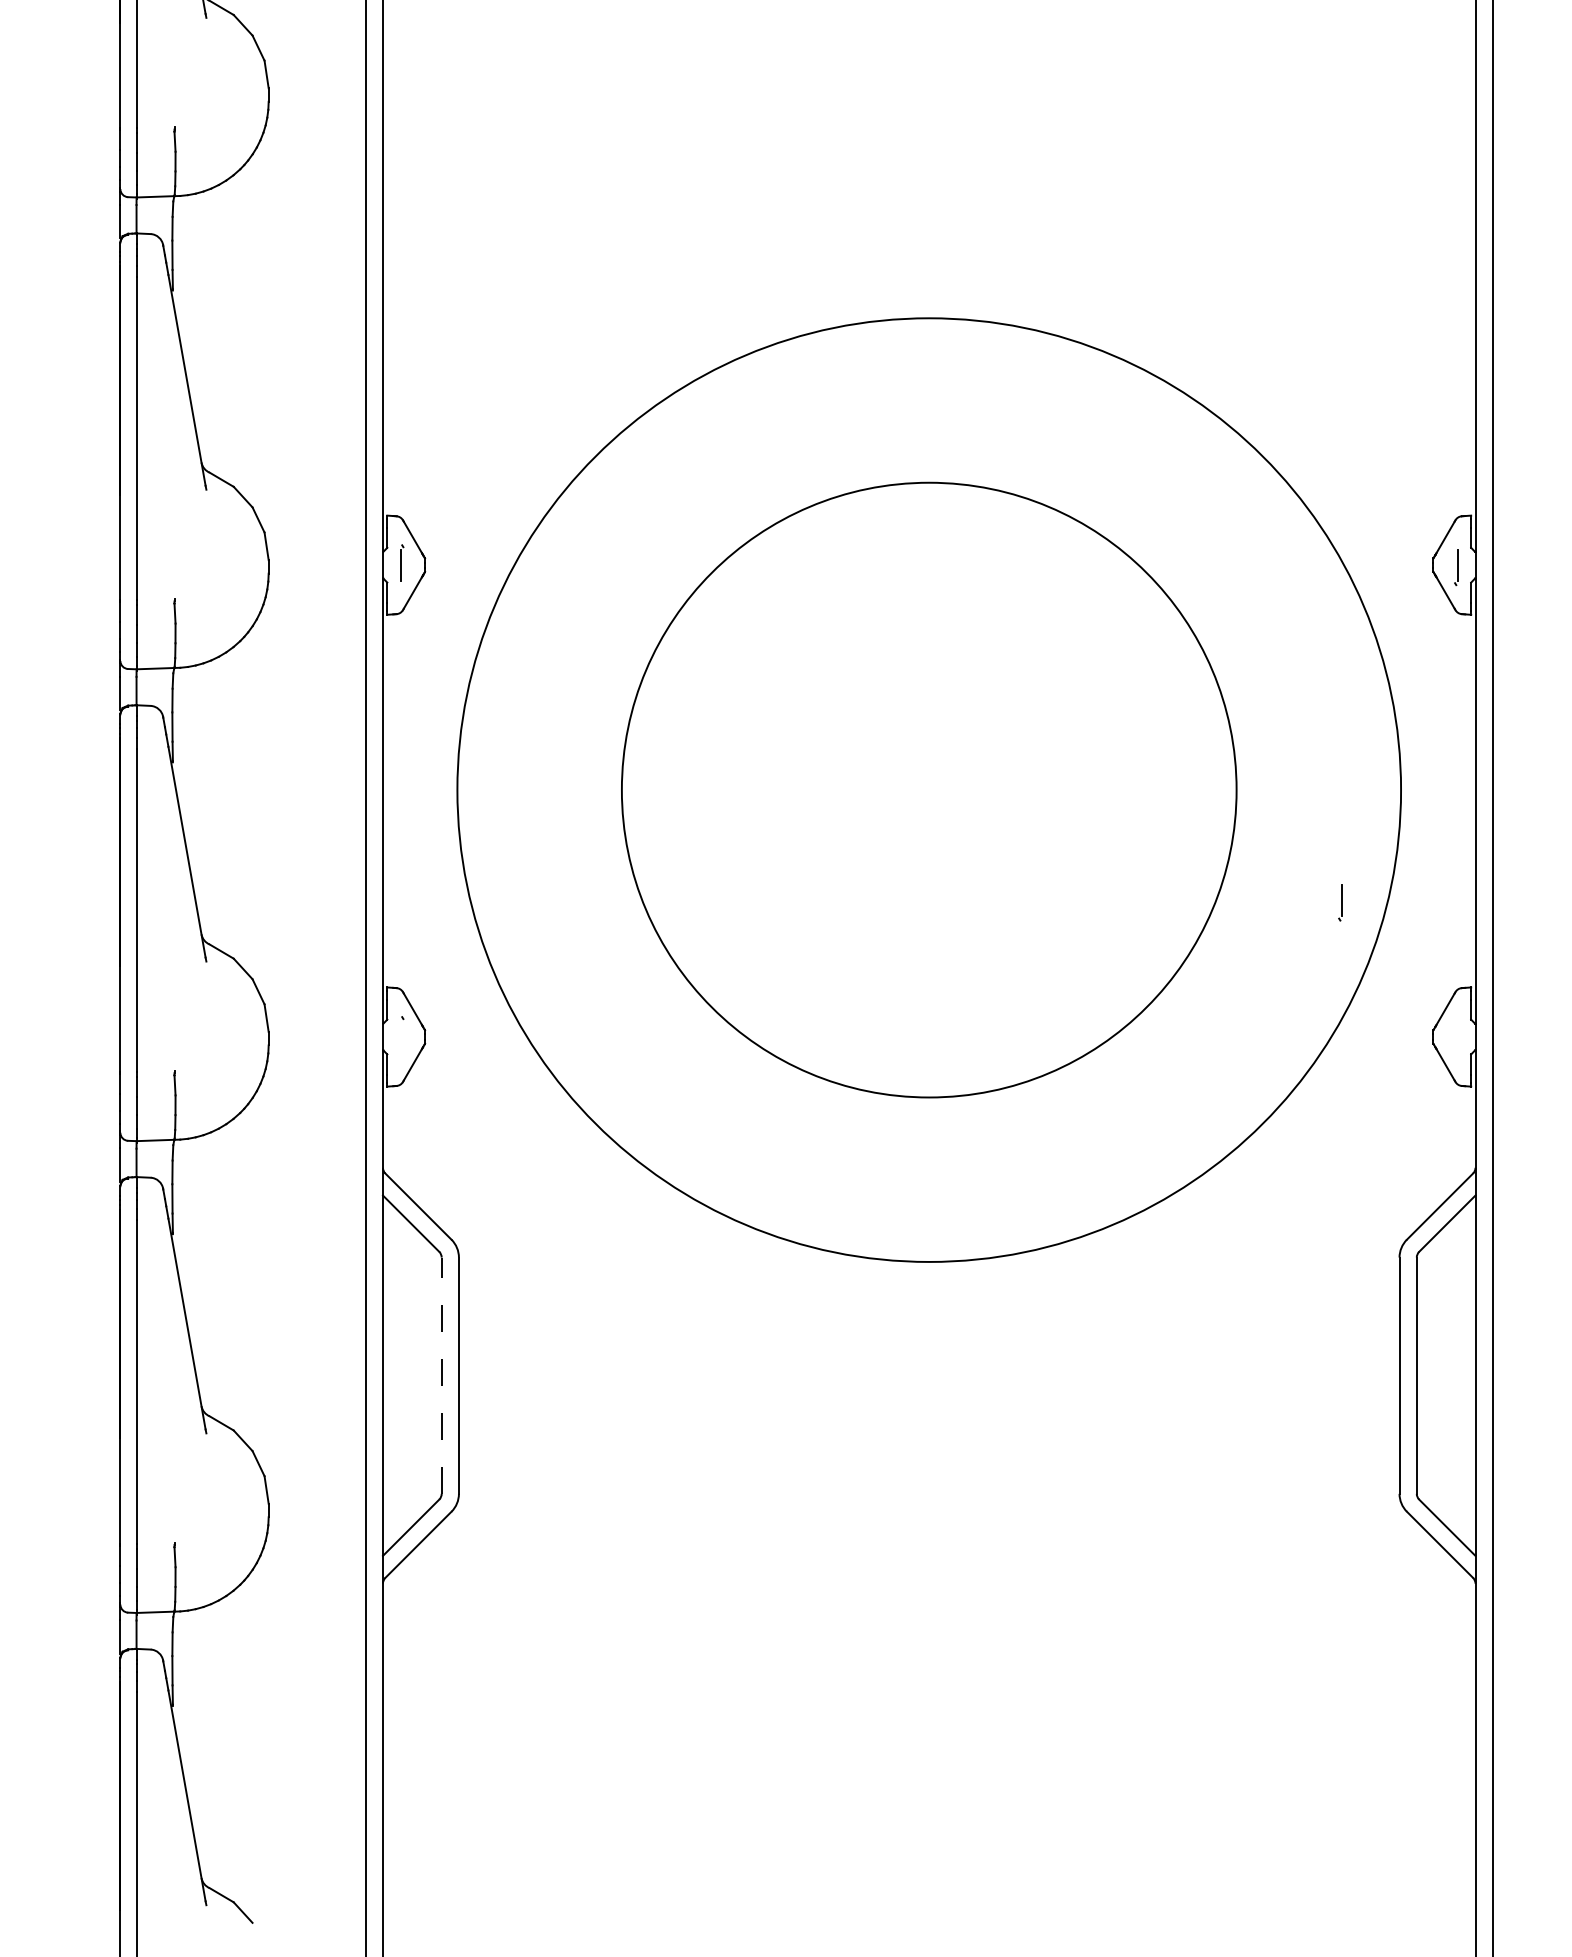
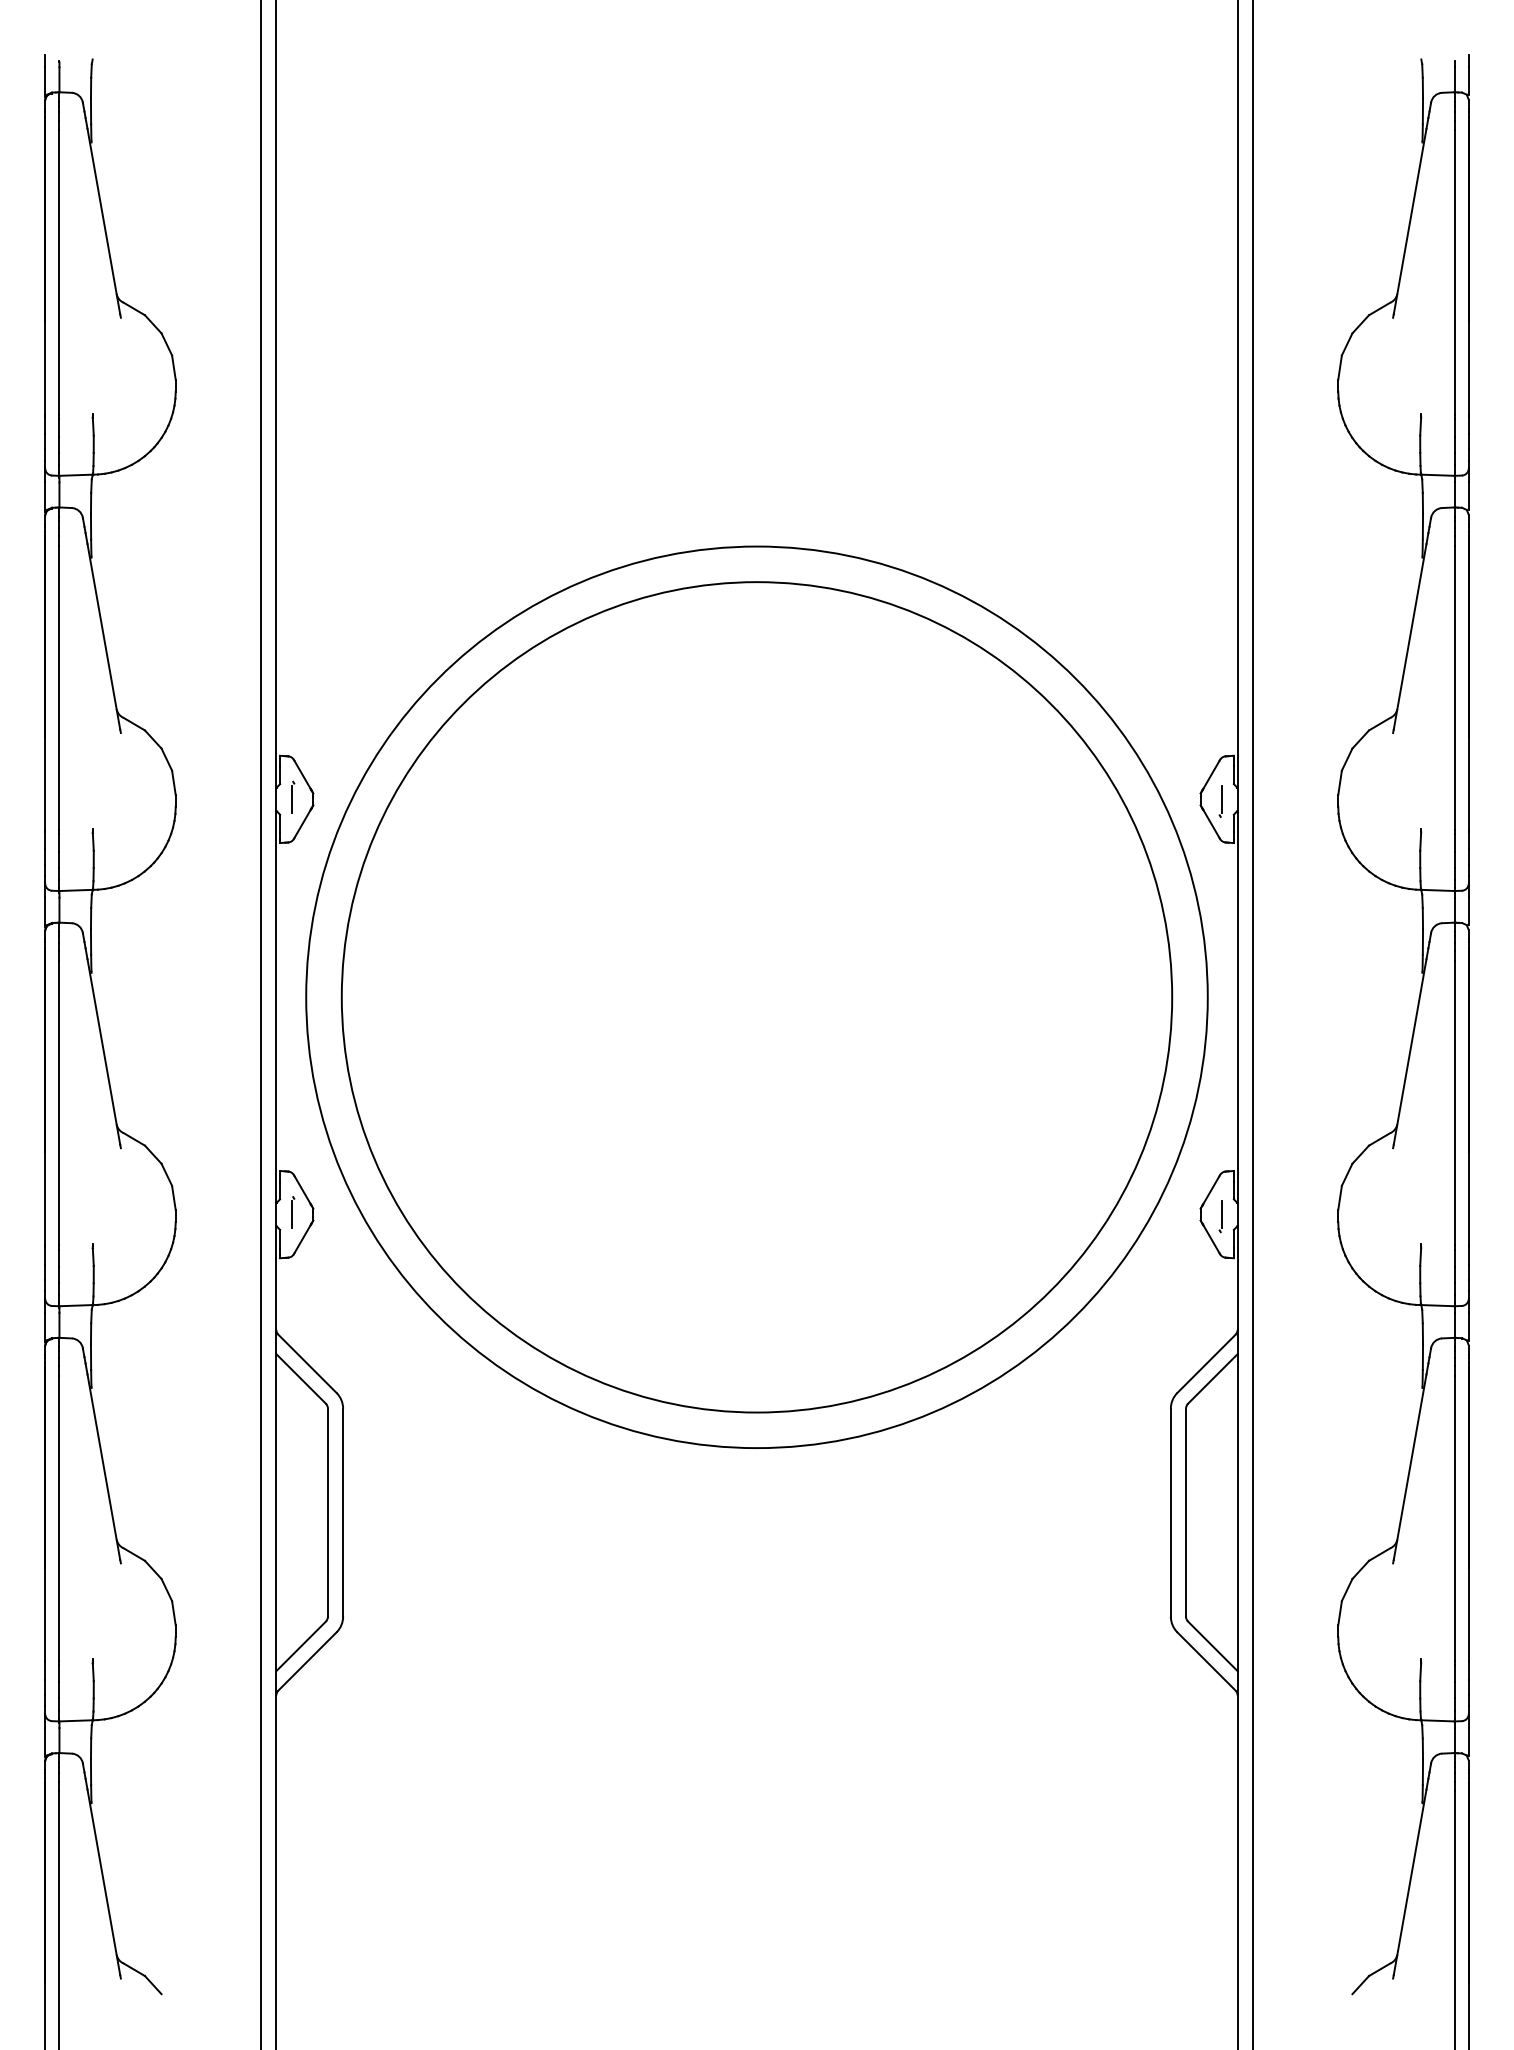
circle: (928, 790) -> (756, 997), size x1.67
part: (1340, 902) -> (1220, 1216), moved
line: (400, 1036) -> (291, 1214), added
line: (441, 1375) -> (327, 1512), dashed -> solid

